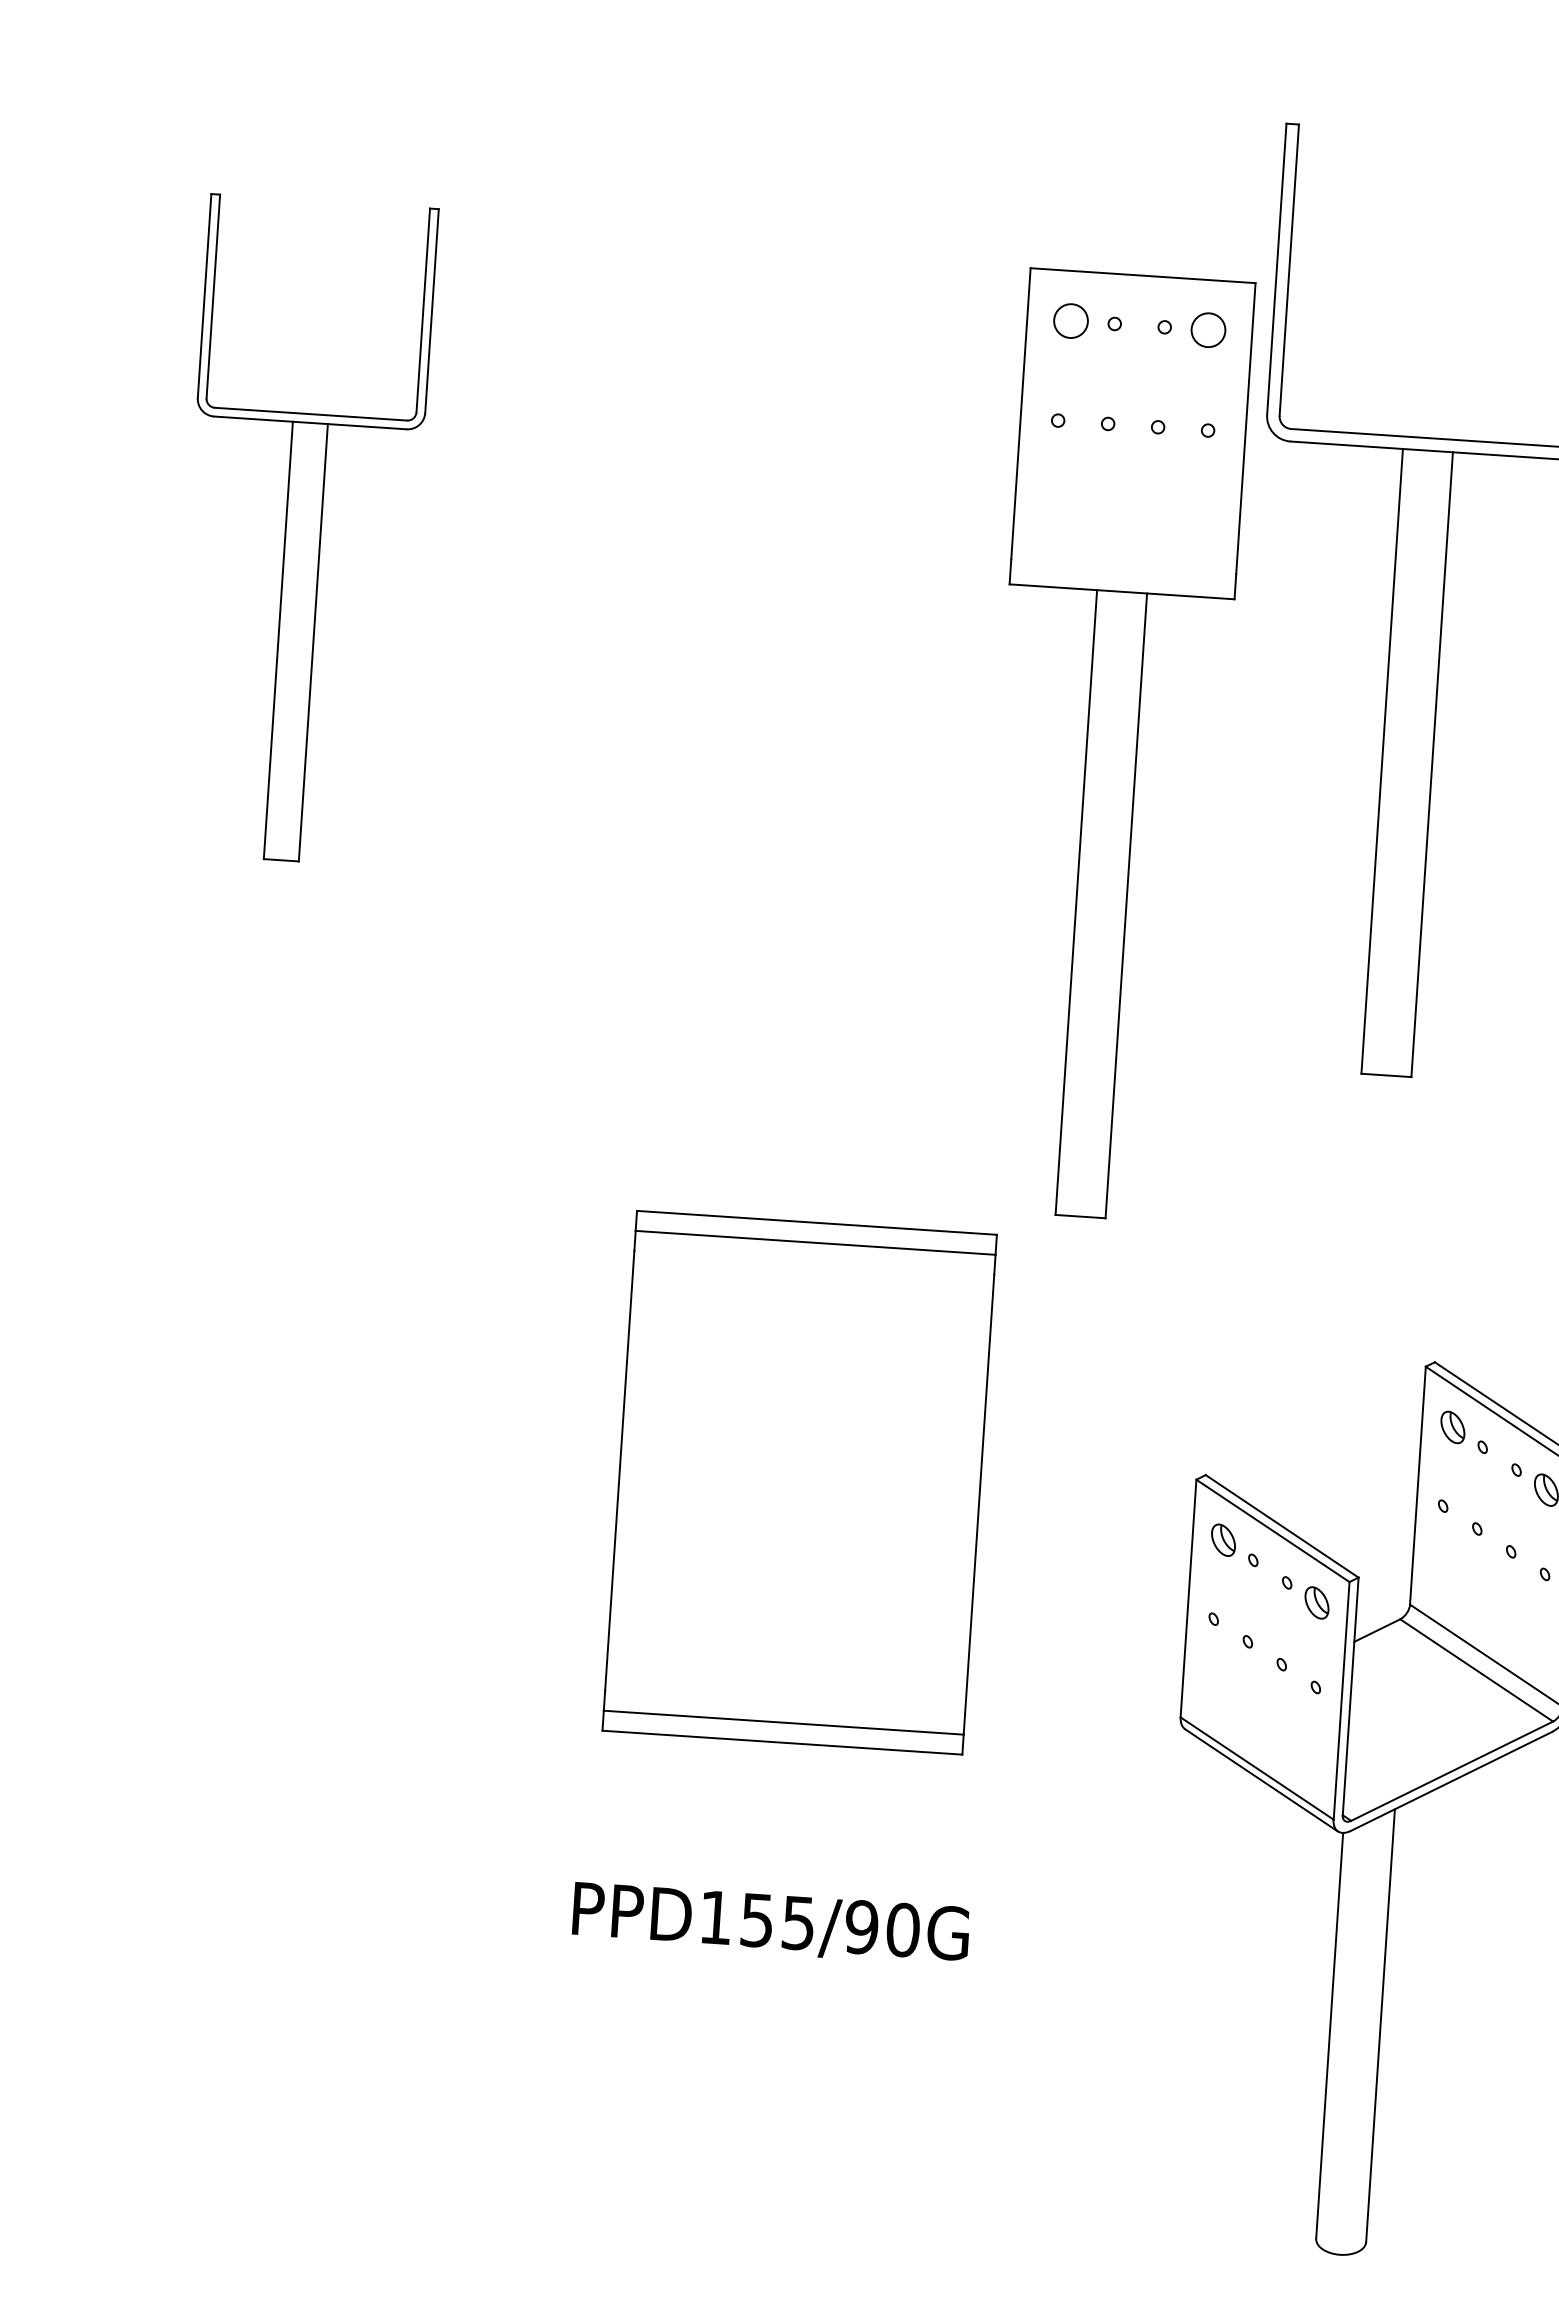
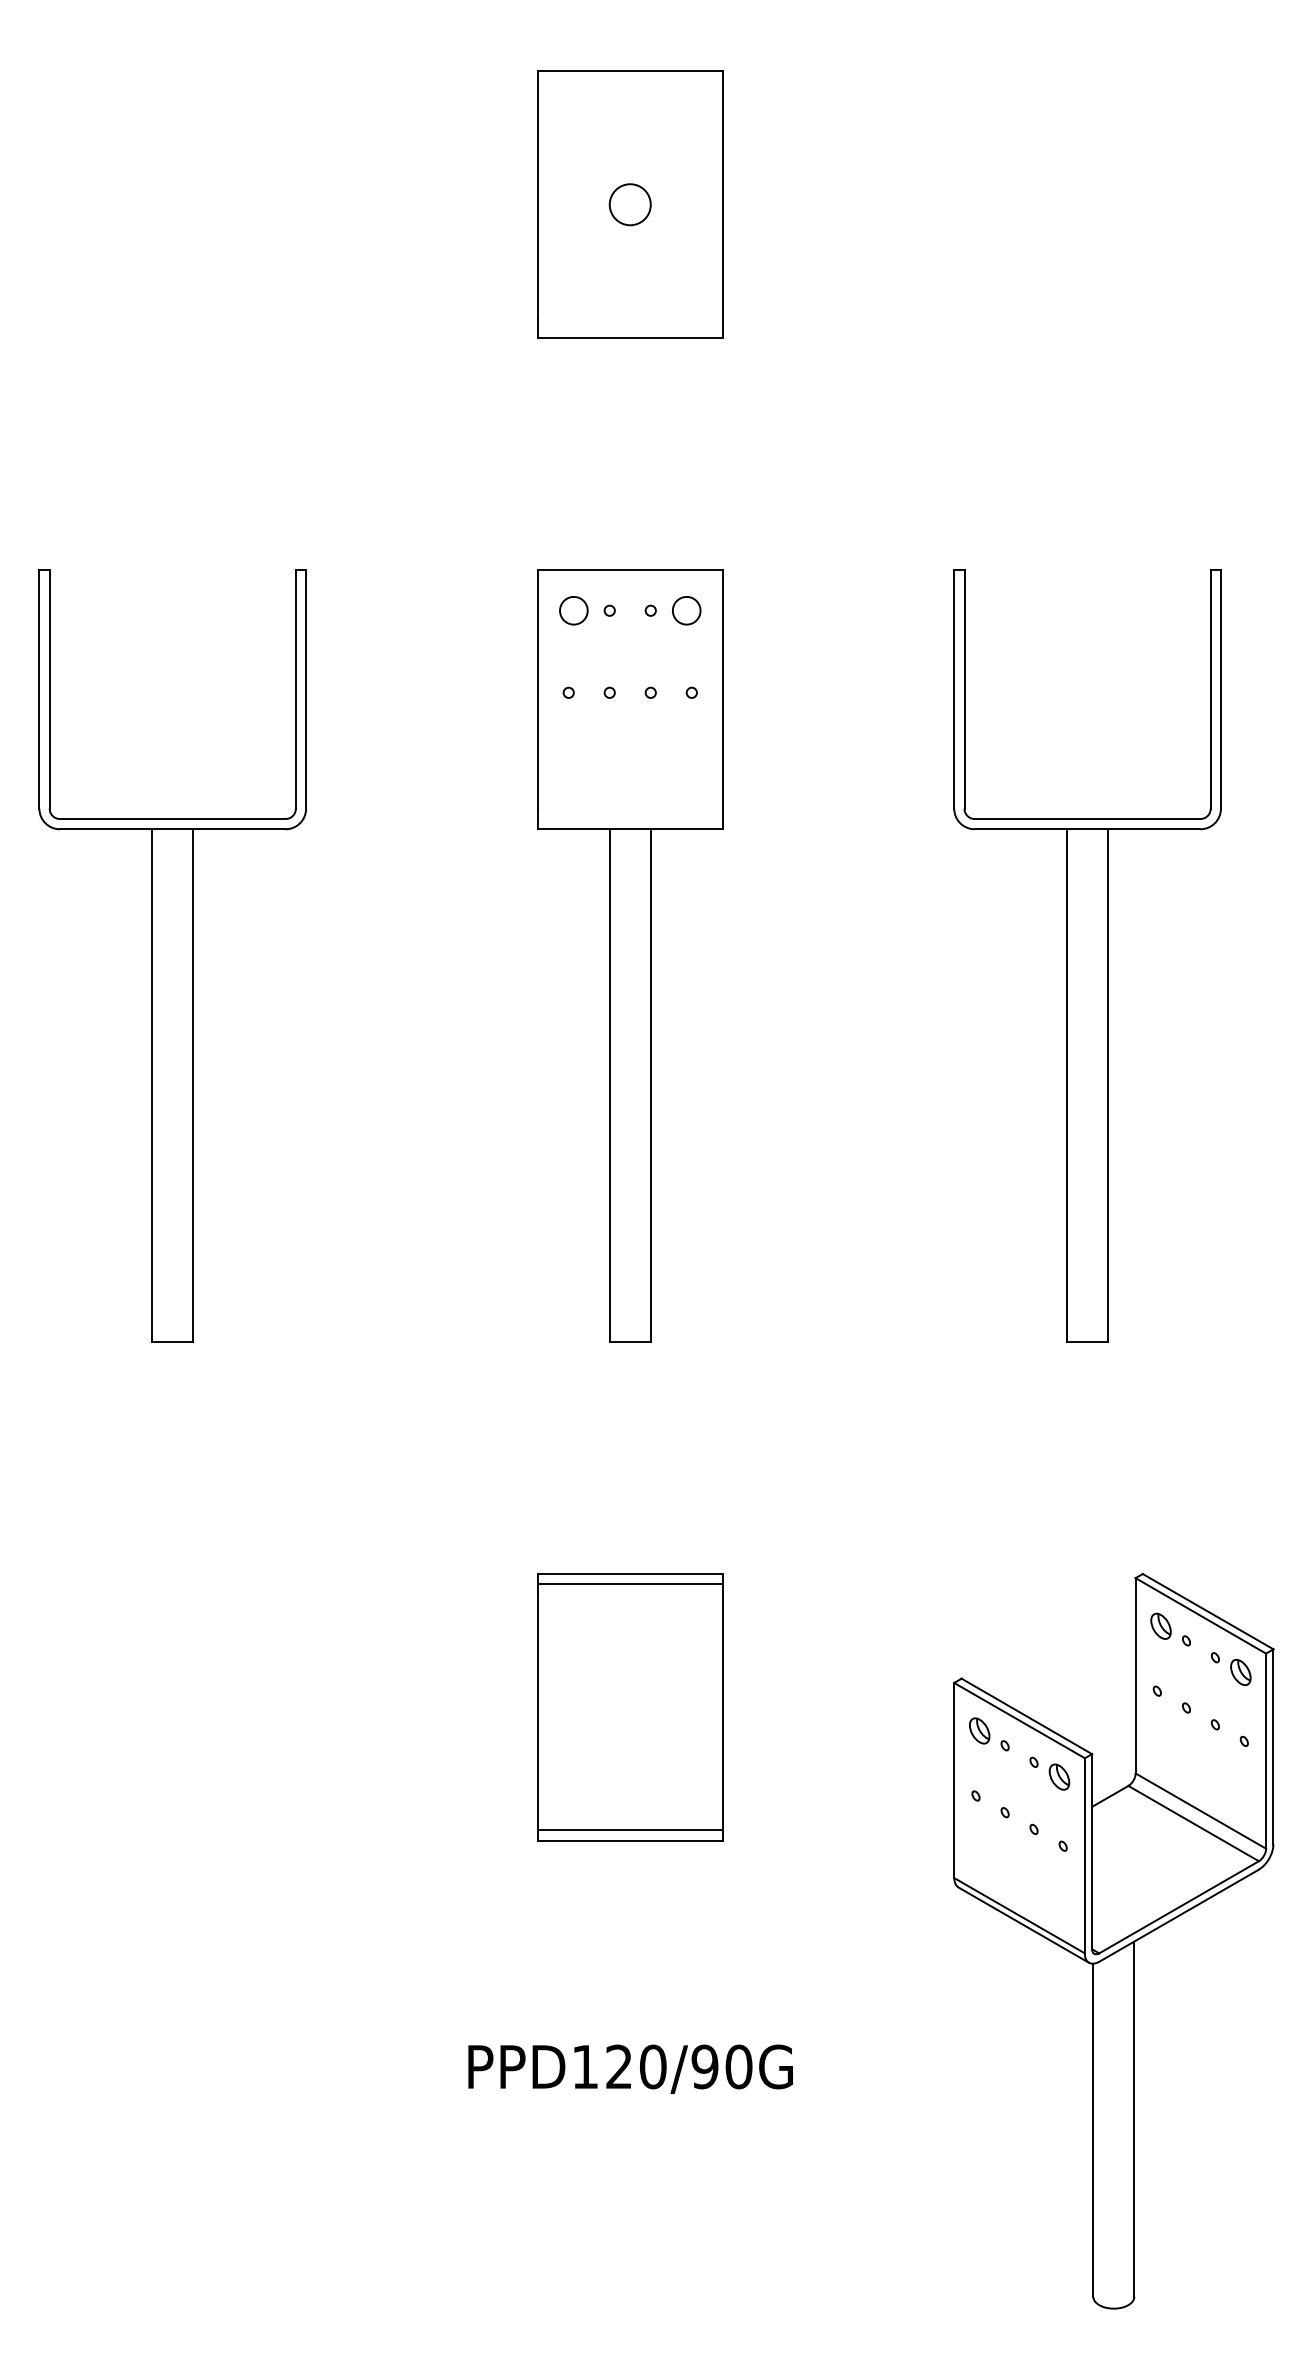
part: (303, 530) -> (172, 955), size x1.43
part: (1112, 745) -> (630, 955), moved
part: (800, 1483) -> (630, 1707), size x0.62
text: (778, 1921) -> (636, 2066), PPD155/90G -> PPD120/90G

